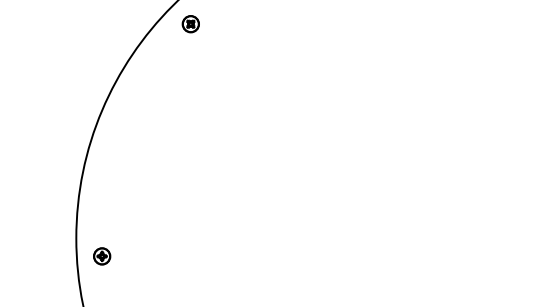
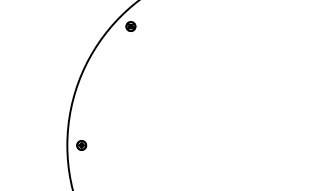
part: (101, 256) -> (81, 145), moved

